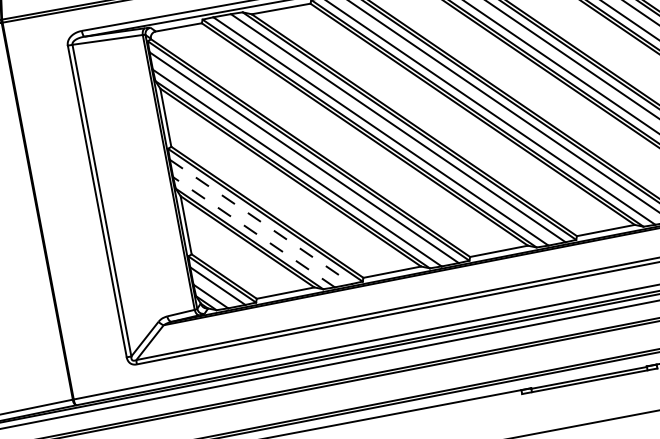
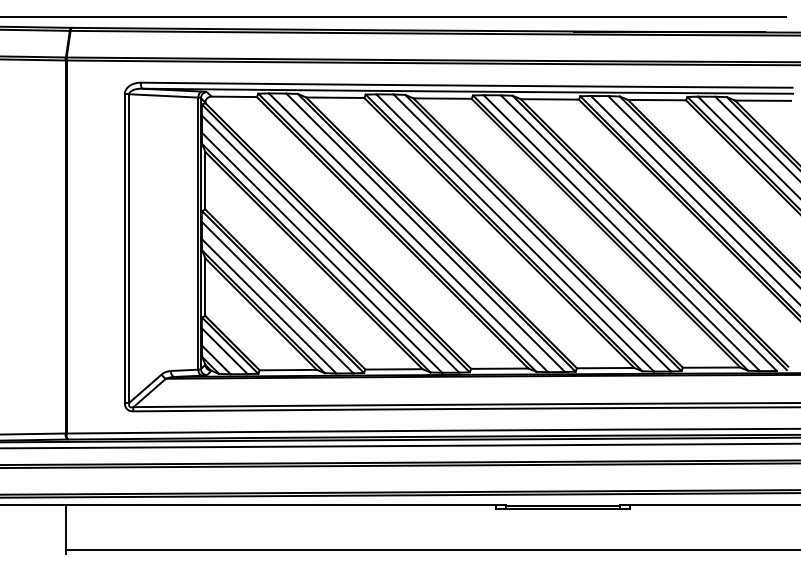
line: (260, 221) -> (277, 297), dashed -> solid
line: (253, 231) -> (268, 305), dashed -> solid

